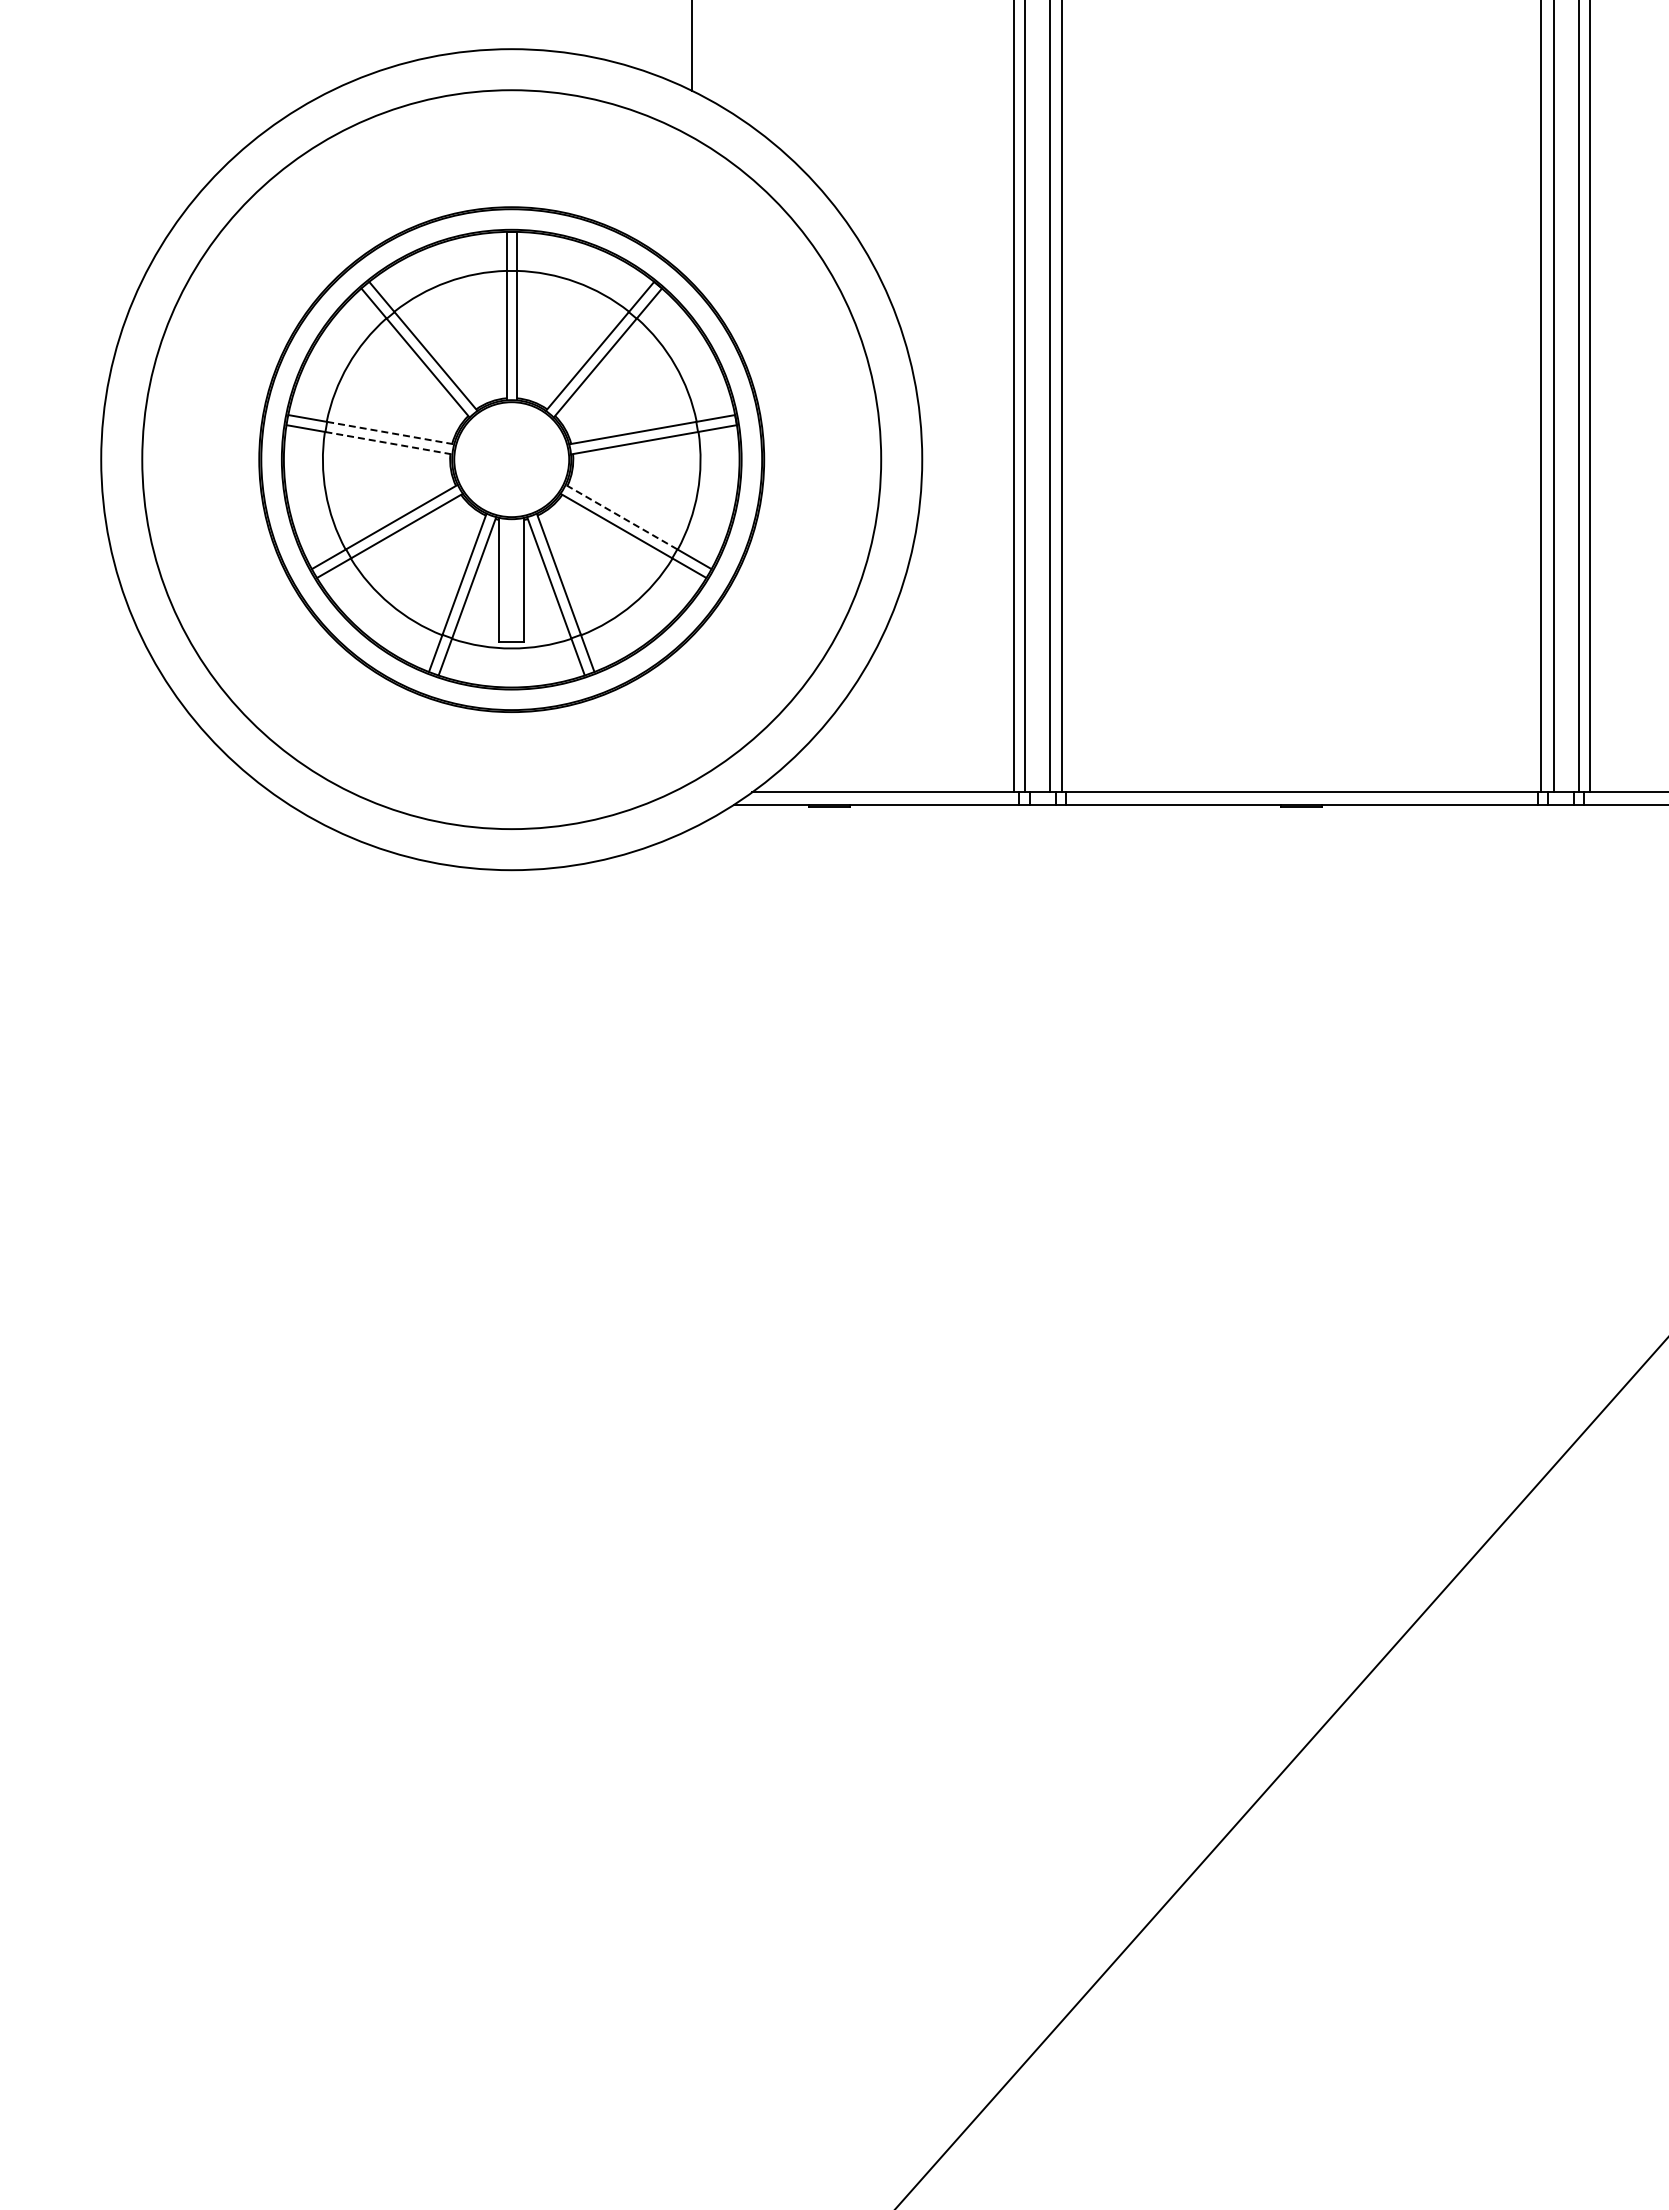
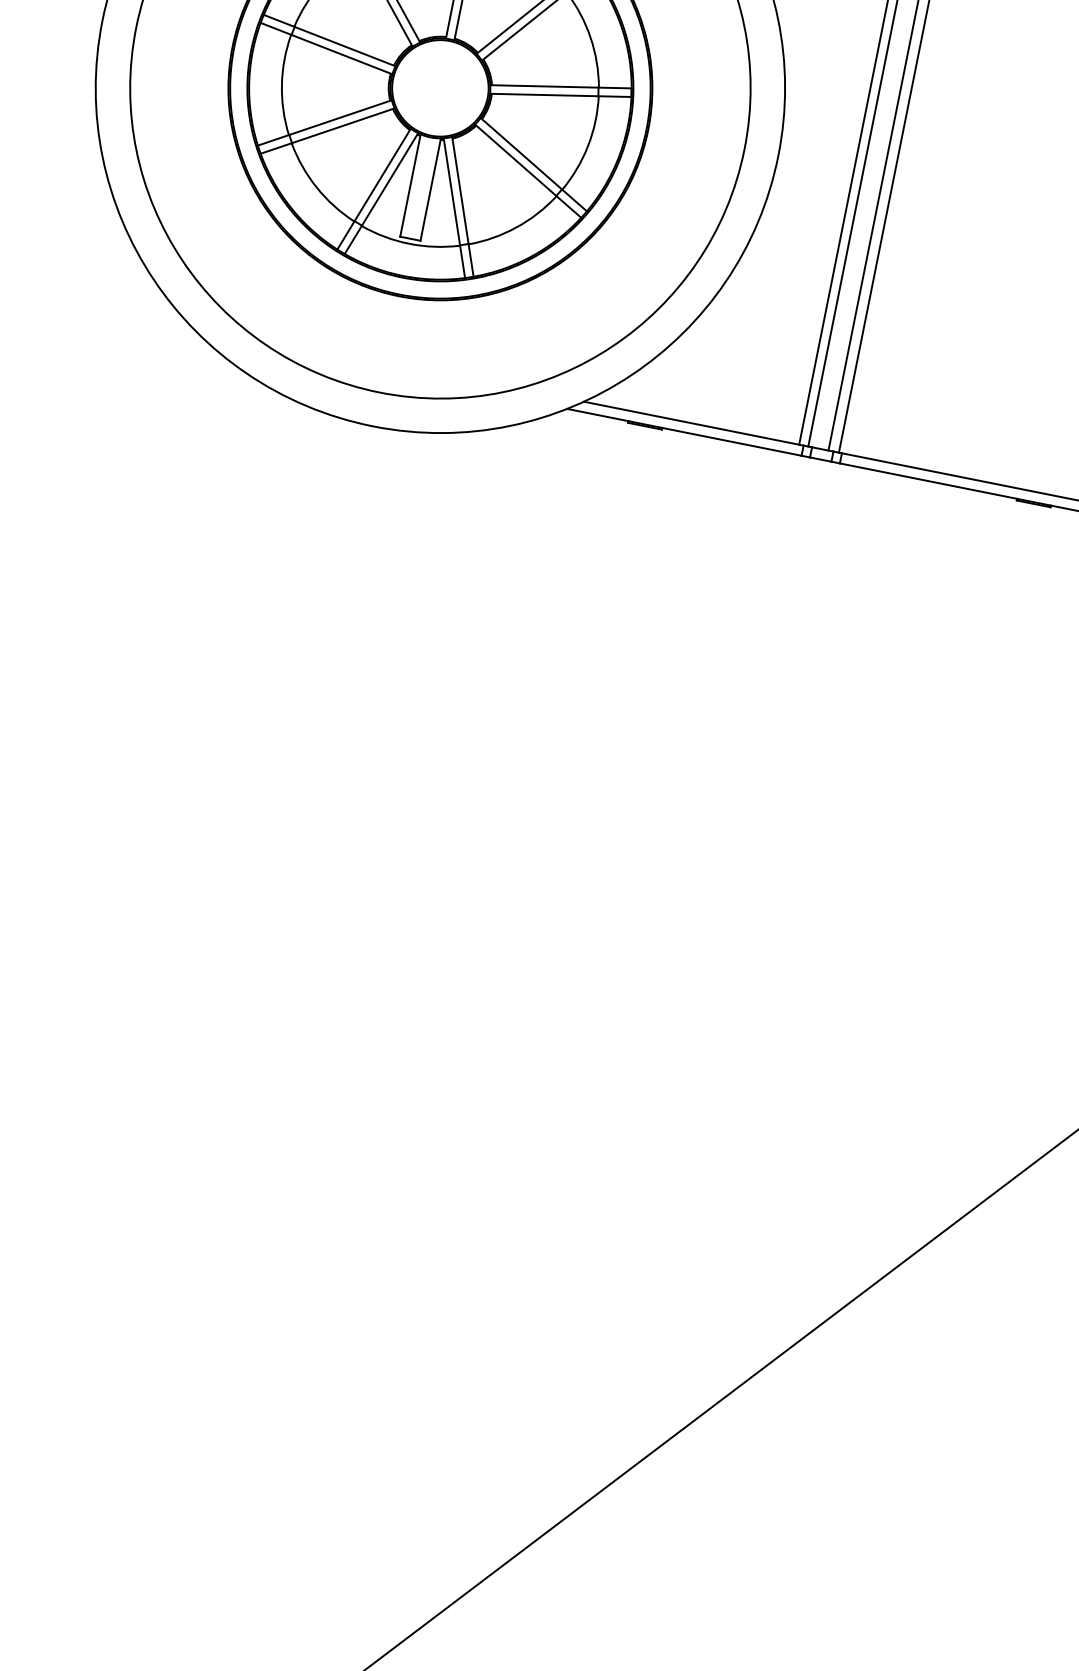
line: (390, 433) -> (344, 46), dashed -> solid
line: (388, 443) -> (341, 54), dashed -> solid
line: (621, 516) -> (521, 153), dashed -> solid

